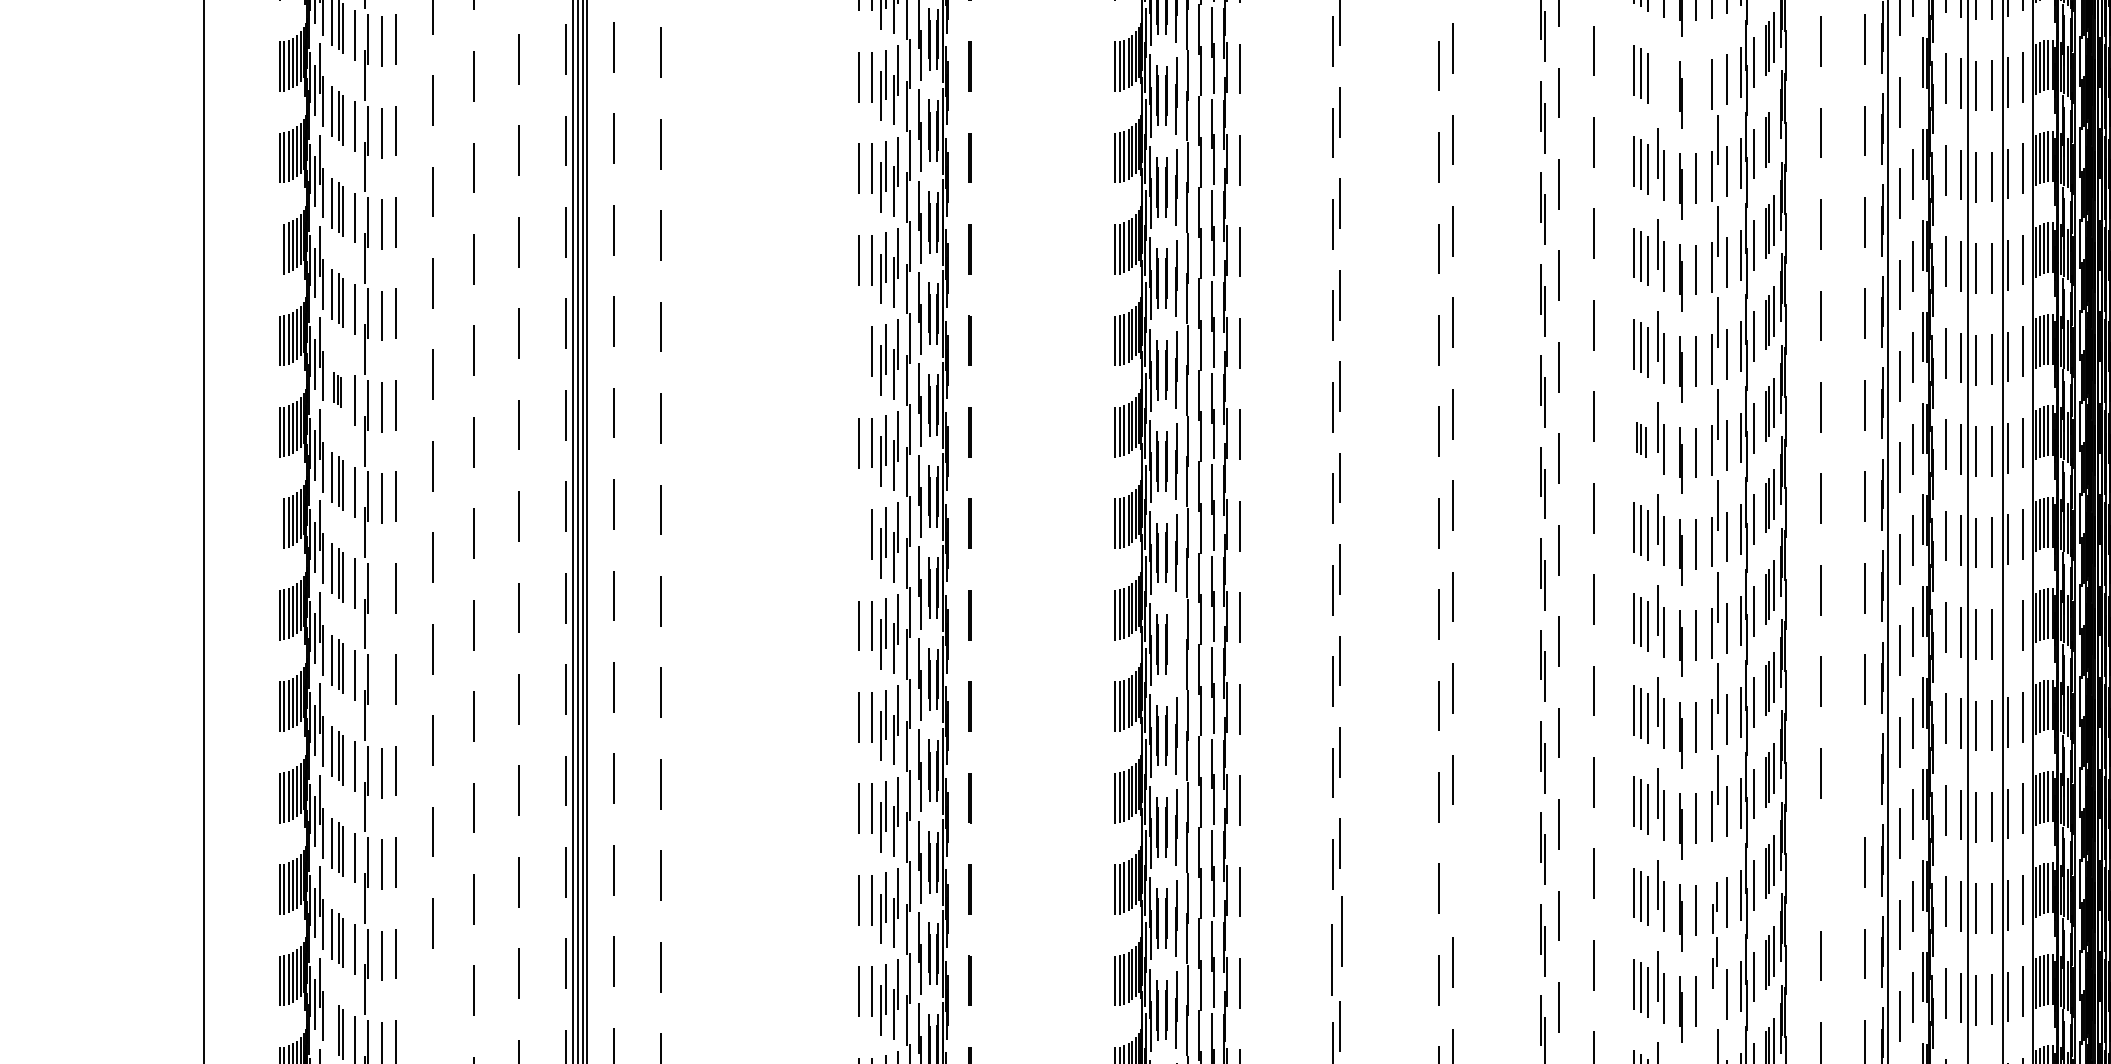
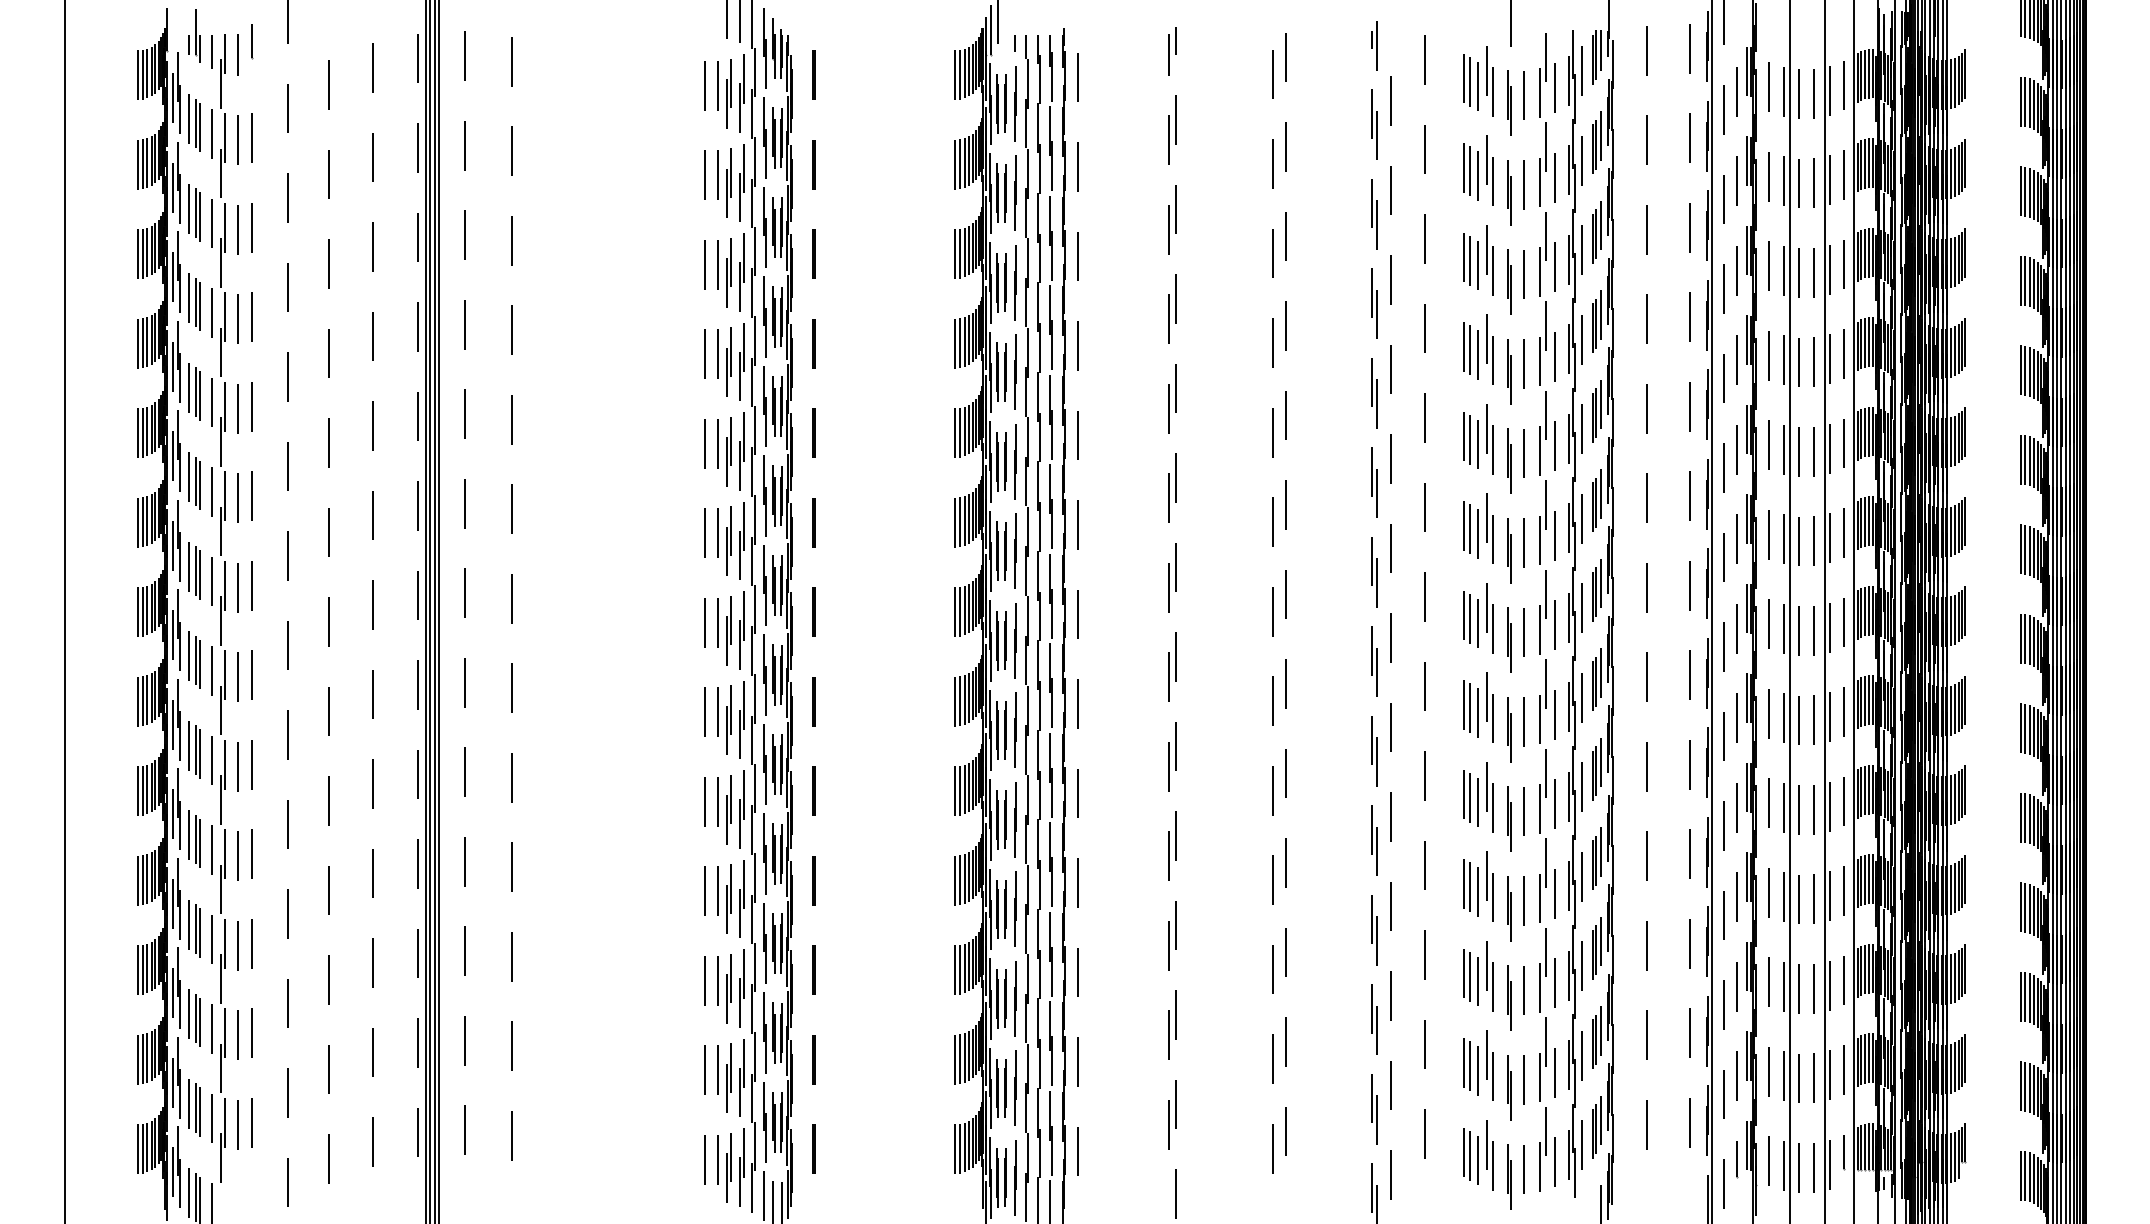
line: (1718, 48) -> (1546, 146), added
line: (1657, 62) -> (1486, 160), added
line: (1663, 83) -> (1492, 181), added
line: (1912, 83) -> (1736, 181), added
line: (1696, 86) -> (1524, 184), added
line: (1774, 128) -> (1601, 225), added
line: (280, 249) -> (138, 343), added
line: (858, 351) -> (704, 443), added
part: (337, 389) -> (194, 480), size x1.67
part: (1640, 439) -> (1470, 529), size x1.67
line: (280, 524) -> (138, 612), added
line: (858, 534) -> (704, 622), added
line: (382, 590) -> (238, 677), added
line: (2007, 631) -> (1829, 717), added
line: (1176, 643) -> (1015, 729), added
line: (382, 681) -> (238, 766), added
line: (1864, 771) -> (1689, 854), added
line: (1820, 864) -> (1646, 945), added
line: (1451, 871) -> (1285, 952), added
part: (1714, 934) -> (1542, 1014), size x1.67
part: (1336, 944) -> (1172, 1024), size x0.71
line: (433, 1014) -> (288, 1092), added
line: (332, 1025) -> (189, 1103), added

